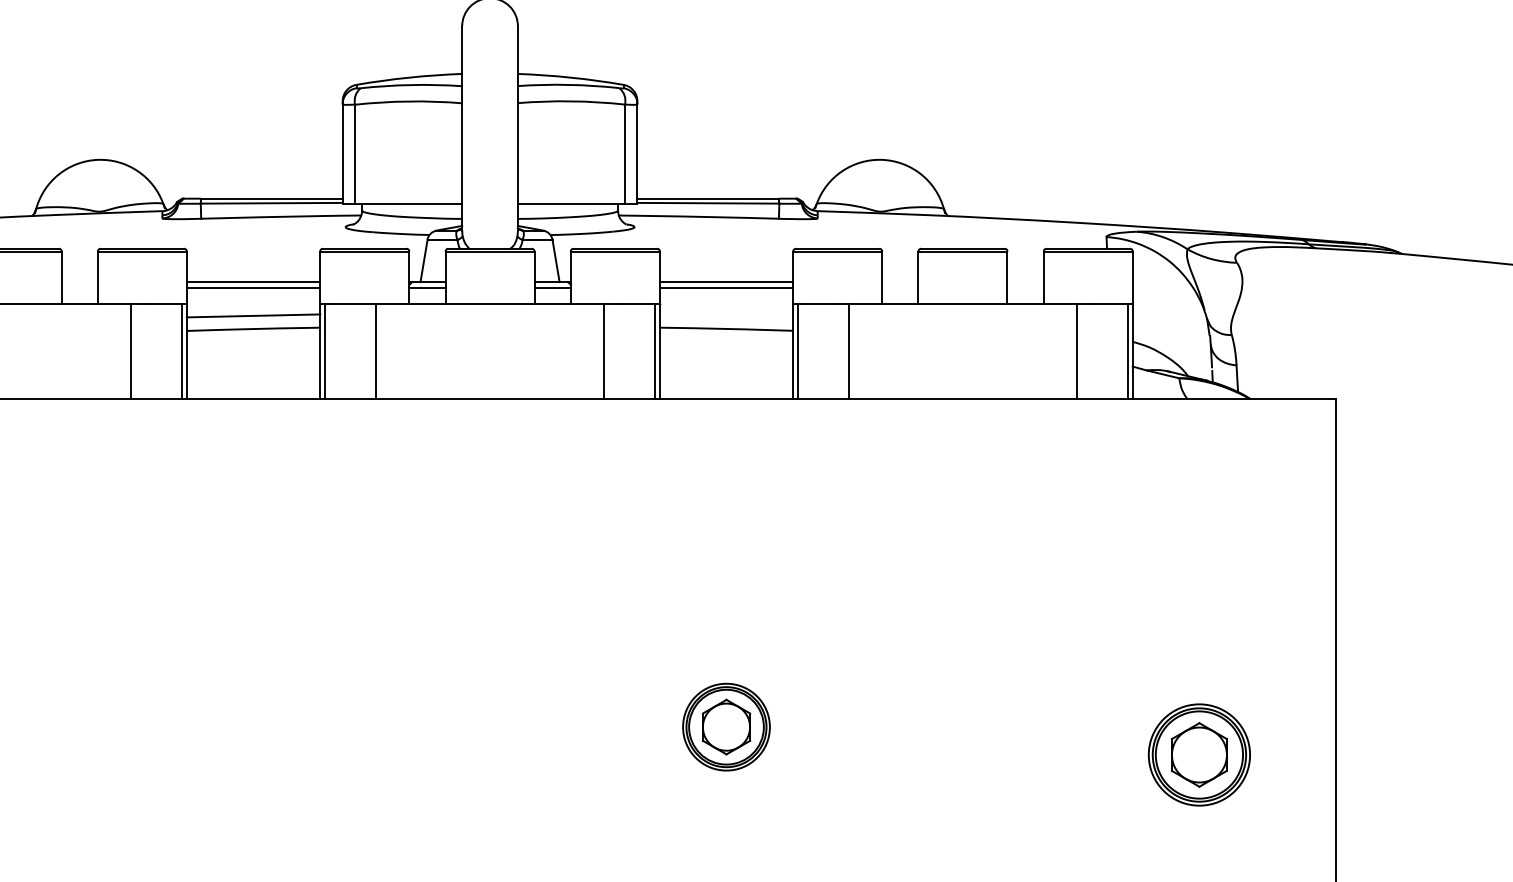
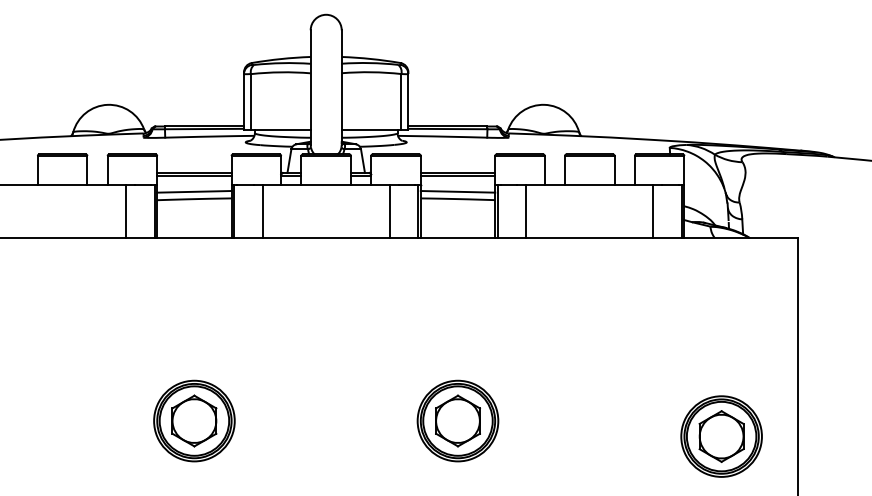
line: (725, 315) -> (457, 191), added
part: (253, 726) -> (194, 420), added
part: (725, 726) -> (457, 420), size x1.67
part: (1199, 754) -> (721, 436), size x1.43

